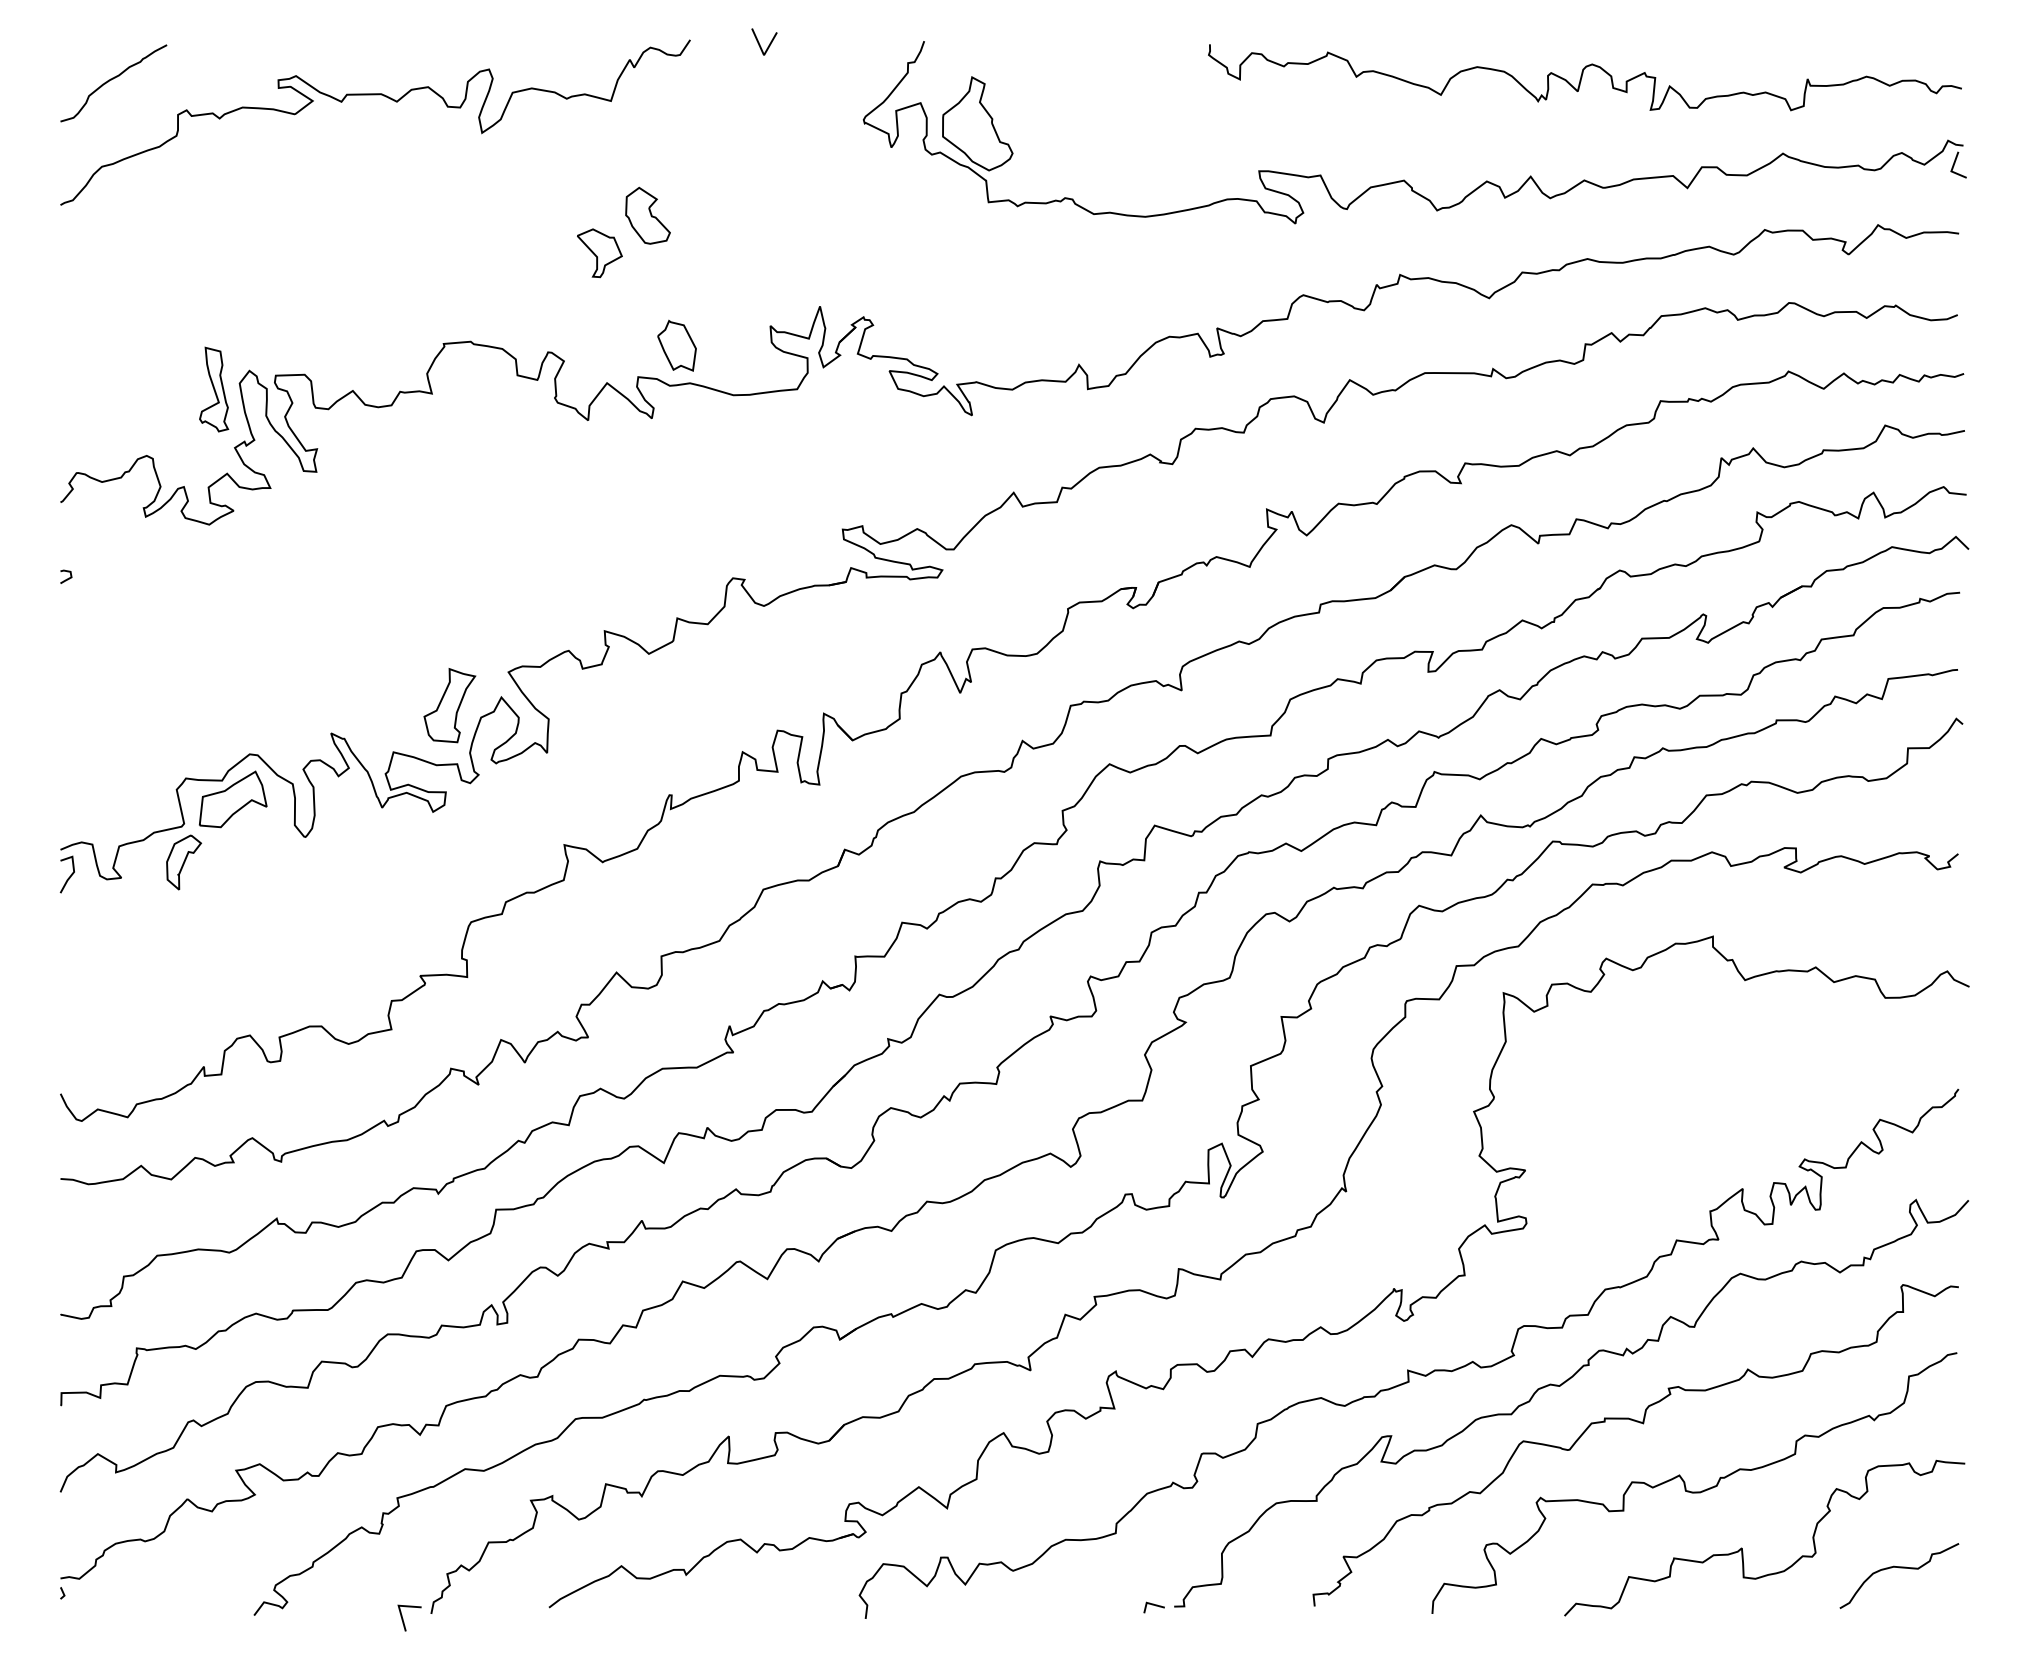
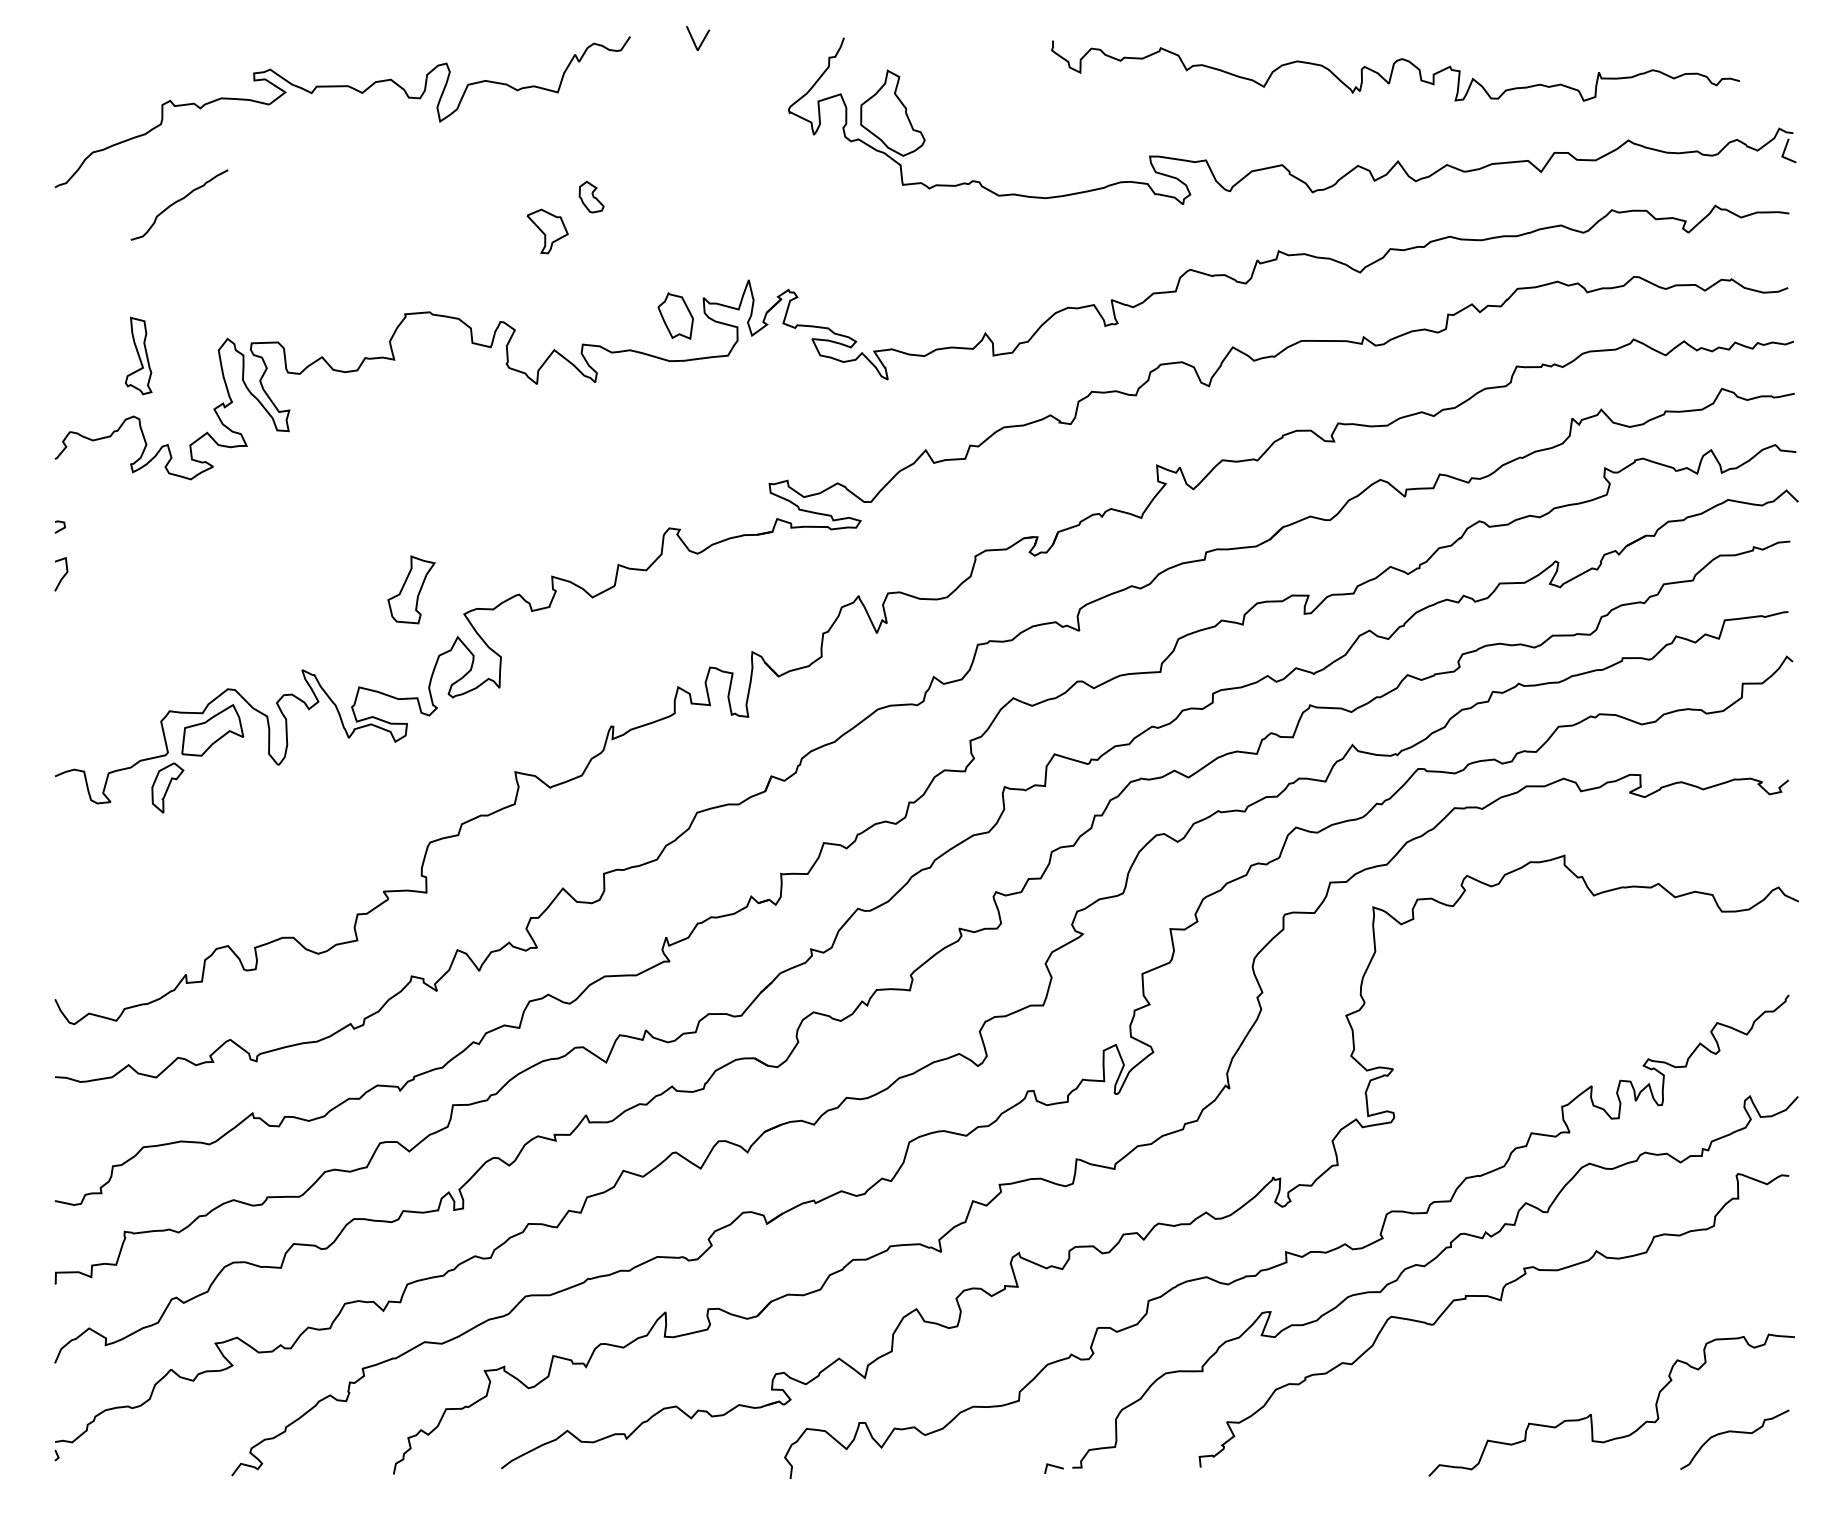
curve: (1582, 77) -> (1393, 70), moved
curve: (111, 80) -> (177, 202), moved
part: (647, 215) -> (591, 196), size x0.6
part: (676, 345) -> (675, 315), moved
part: (214, 389) -> (139, 355), moved
part: (449, 705) -> (411, 589), moved
line: (69, 876) -> (63, 576), moved
curve: (1685, 1482) -> (1539, 1354), removed
line: (403, 1618) -> (368, 1478), removed

